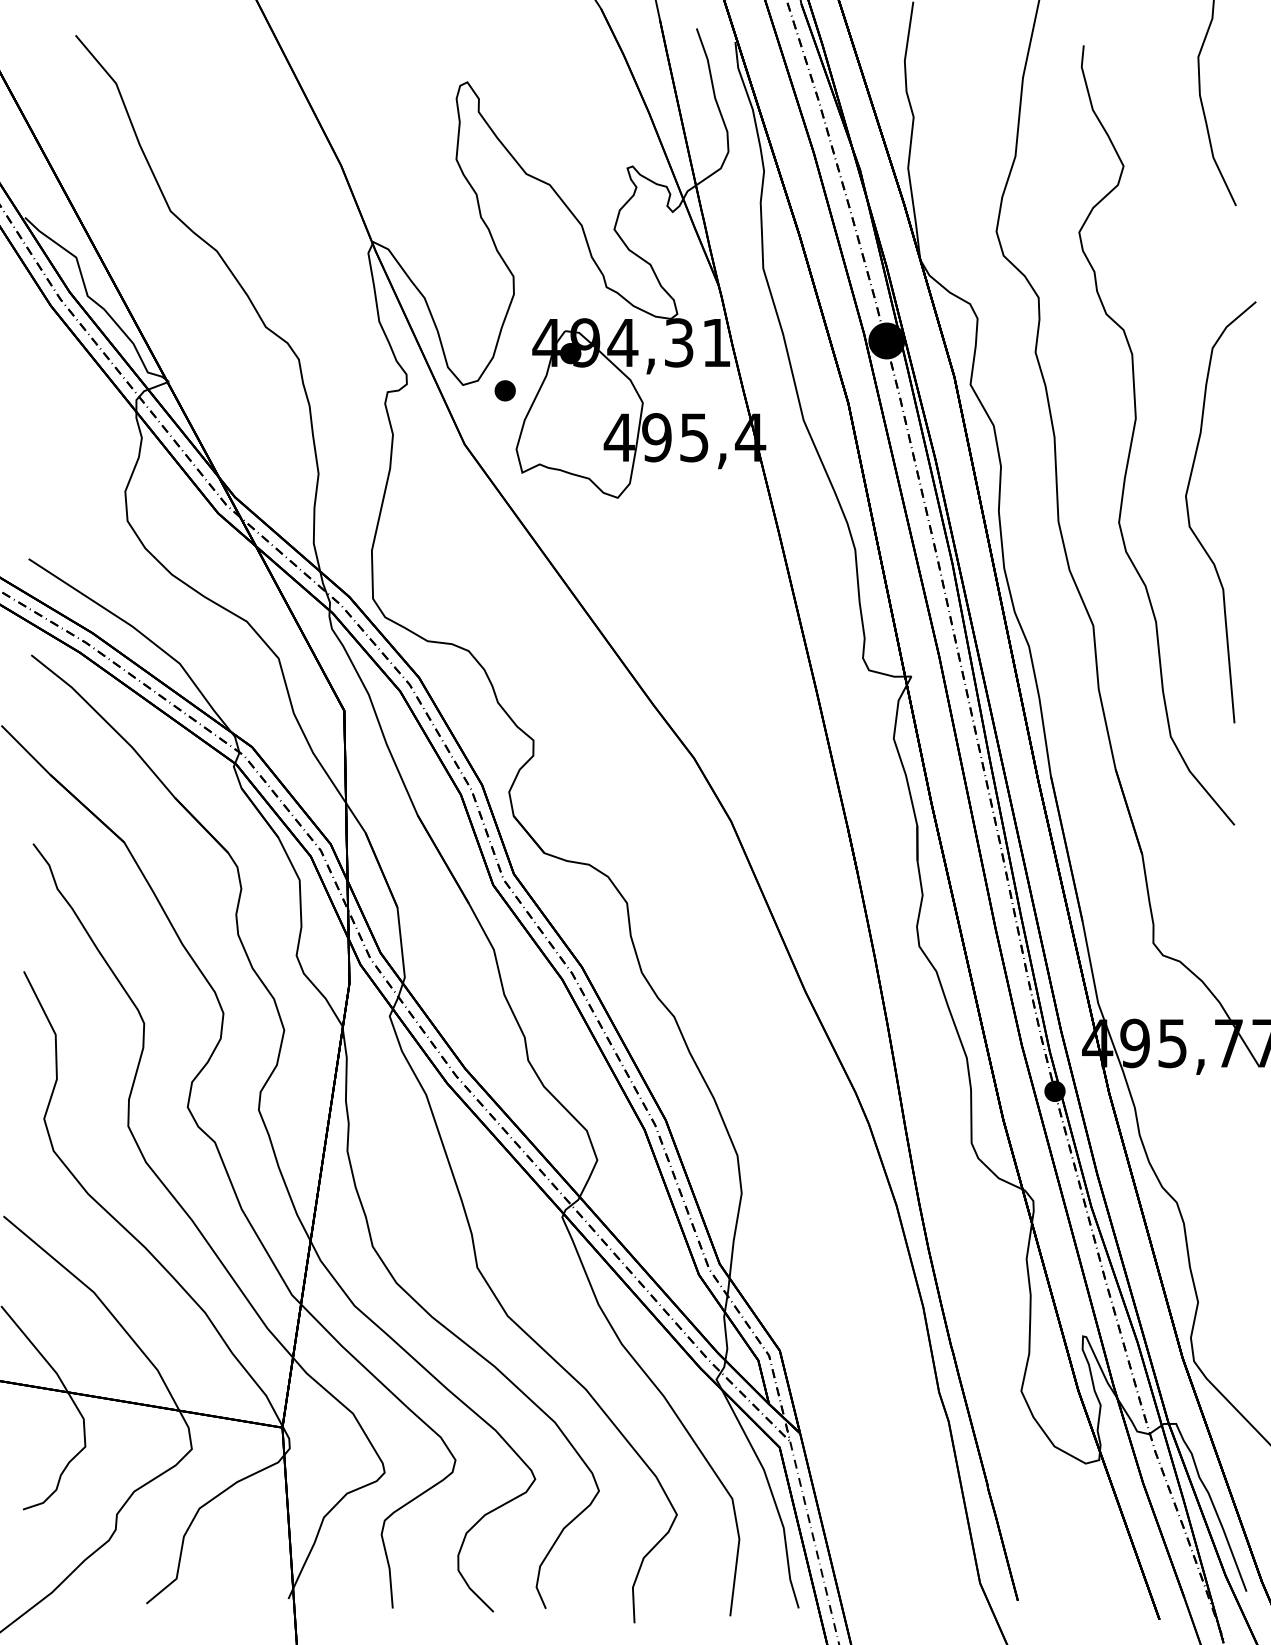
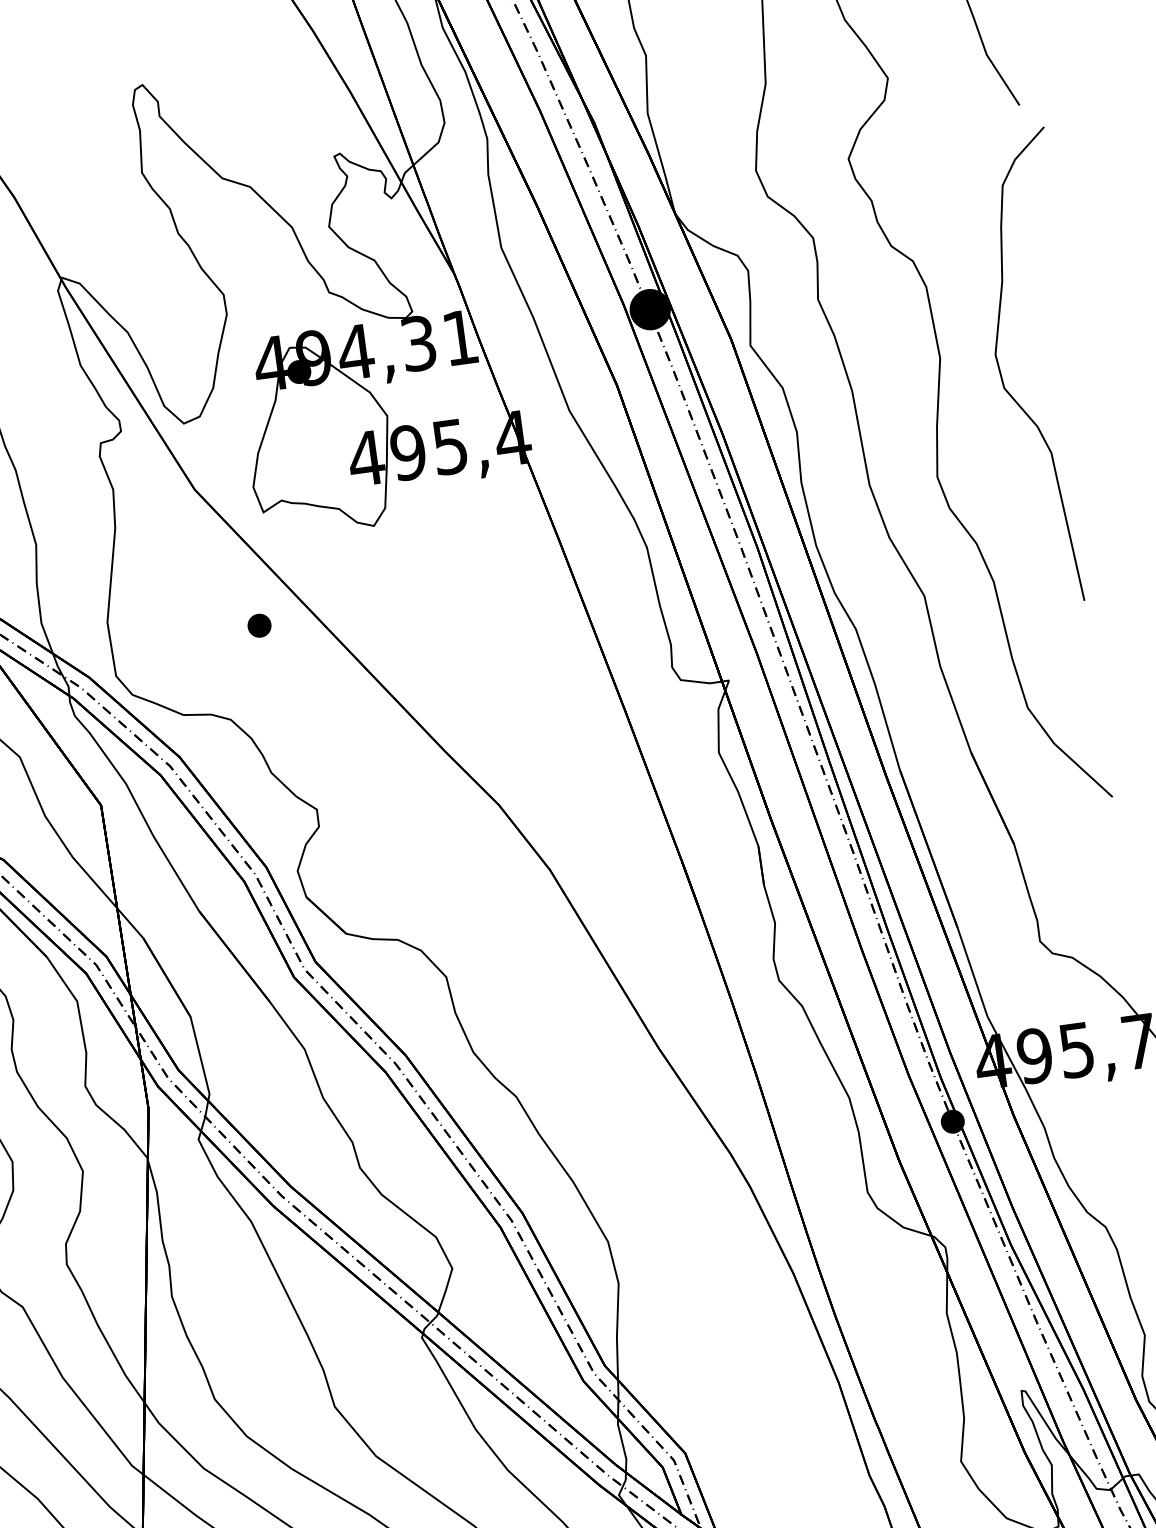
part: (504, 390) -> (258, 625), moved
curve: (1189, 514) -> (1002, 374), moved

